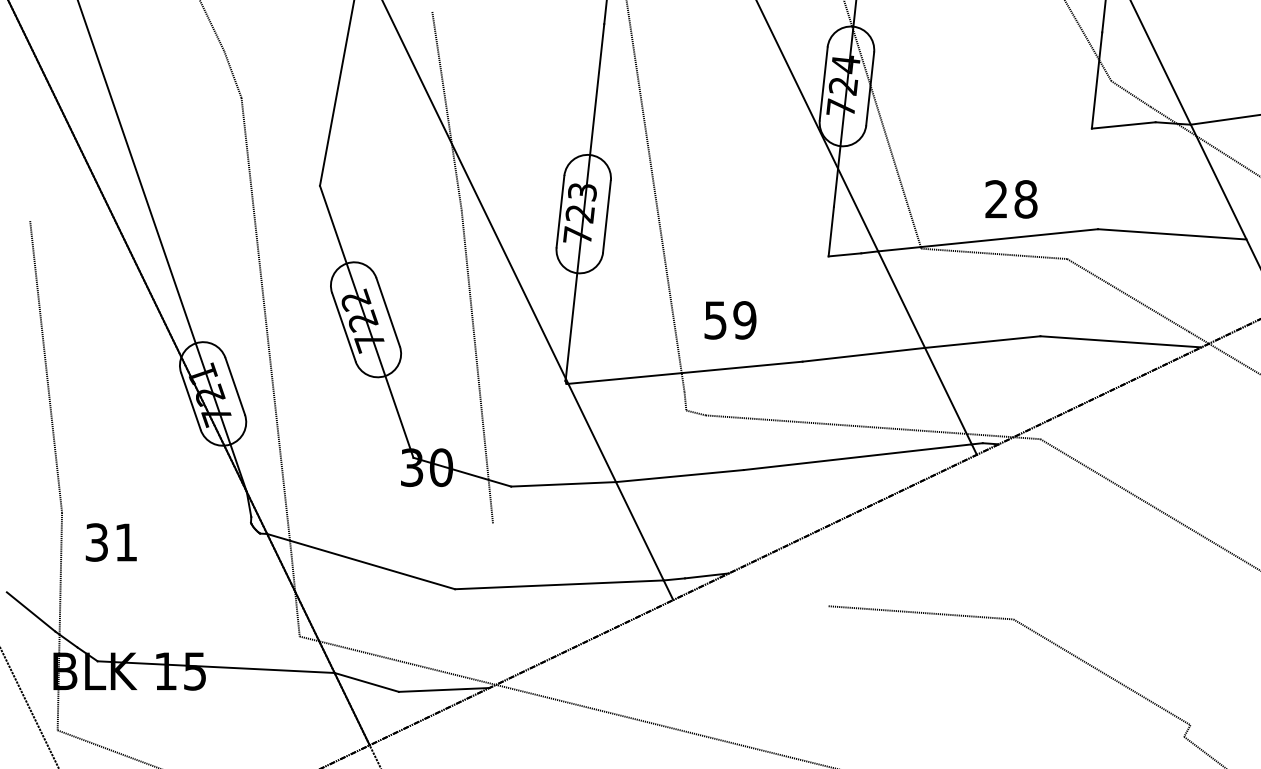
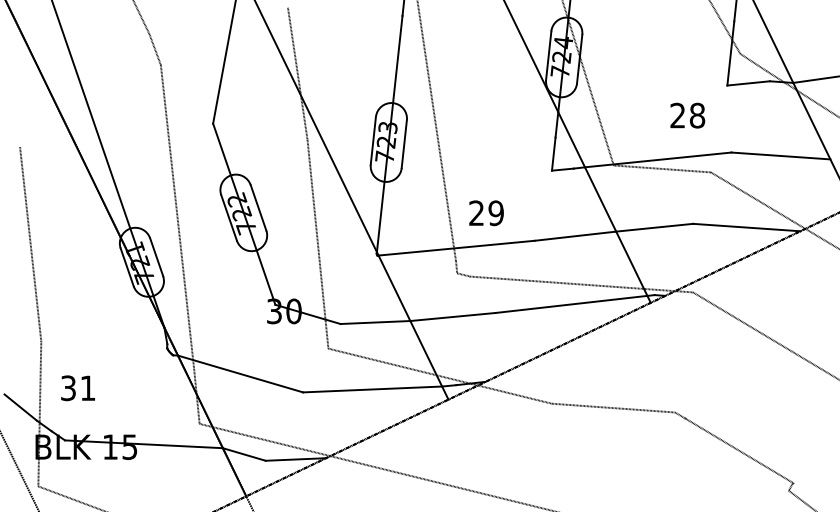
text: (1011, 199) -> (687, 115), moved
text: (715, 320) -> (476, 213), 59 -> 29
text: (110, 542) -> (77, 388), moved
line: (659, 563) -> (439, 375), added

